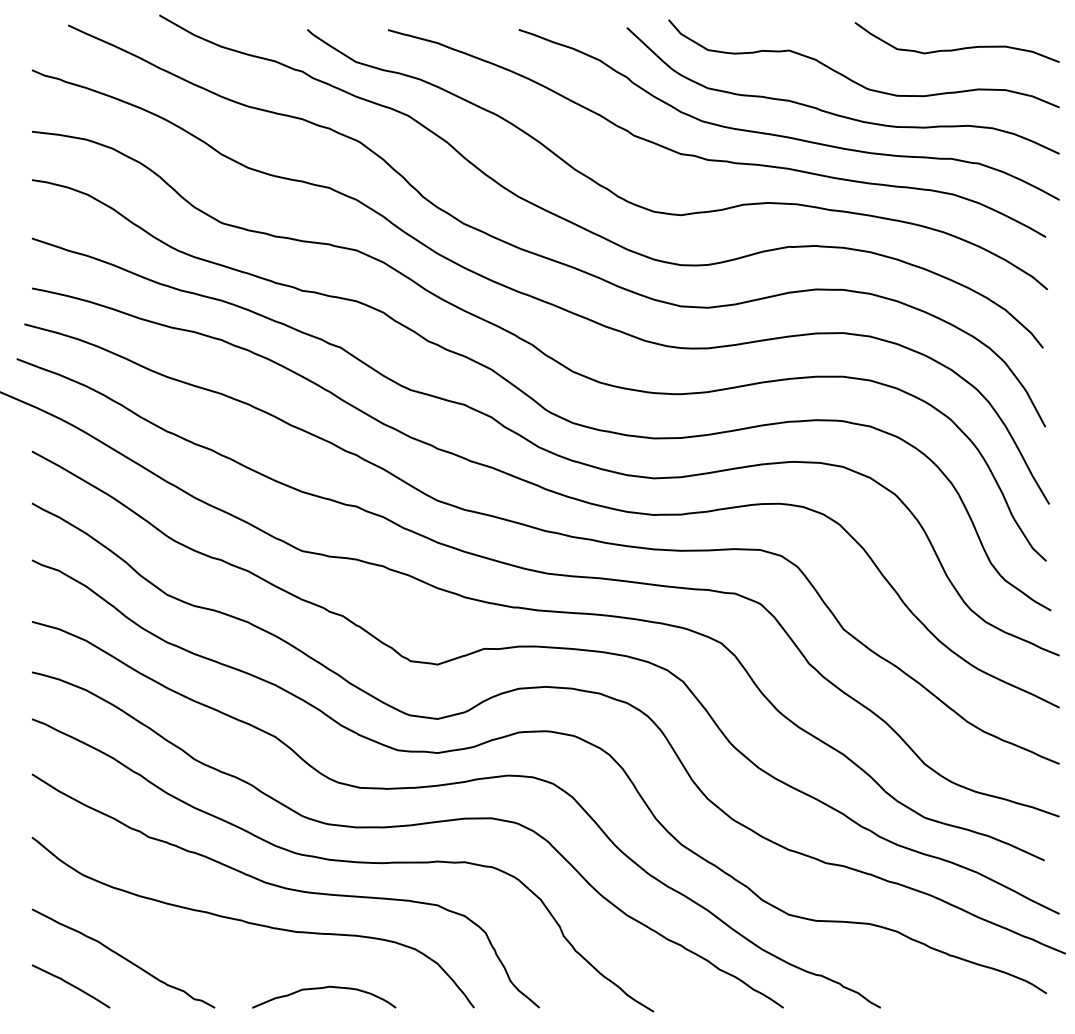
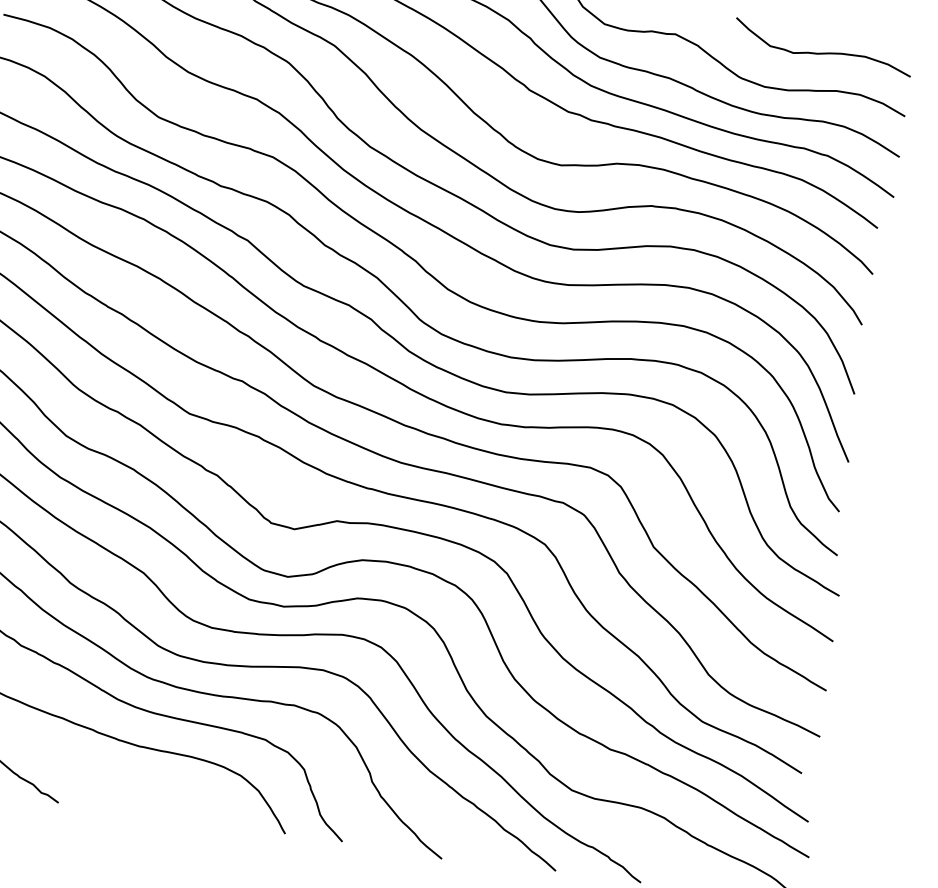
curve: (324, 988) -> (156, 799), removed

